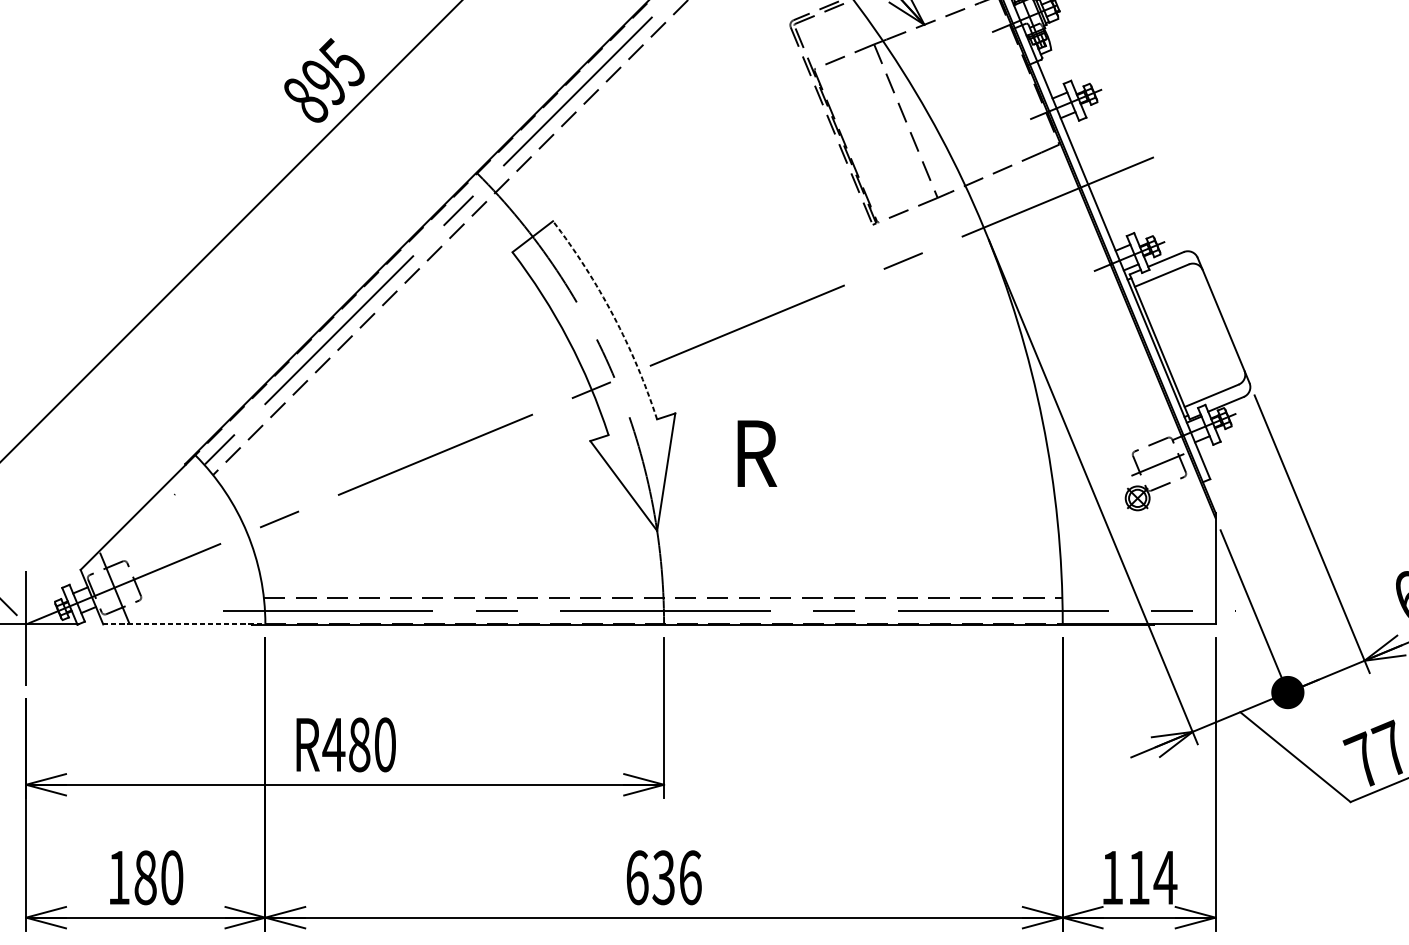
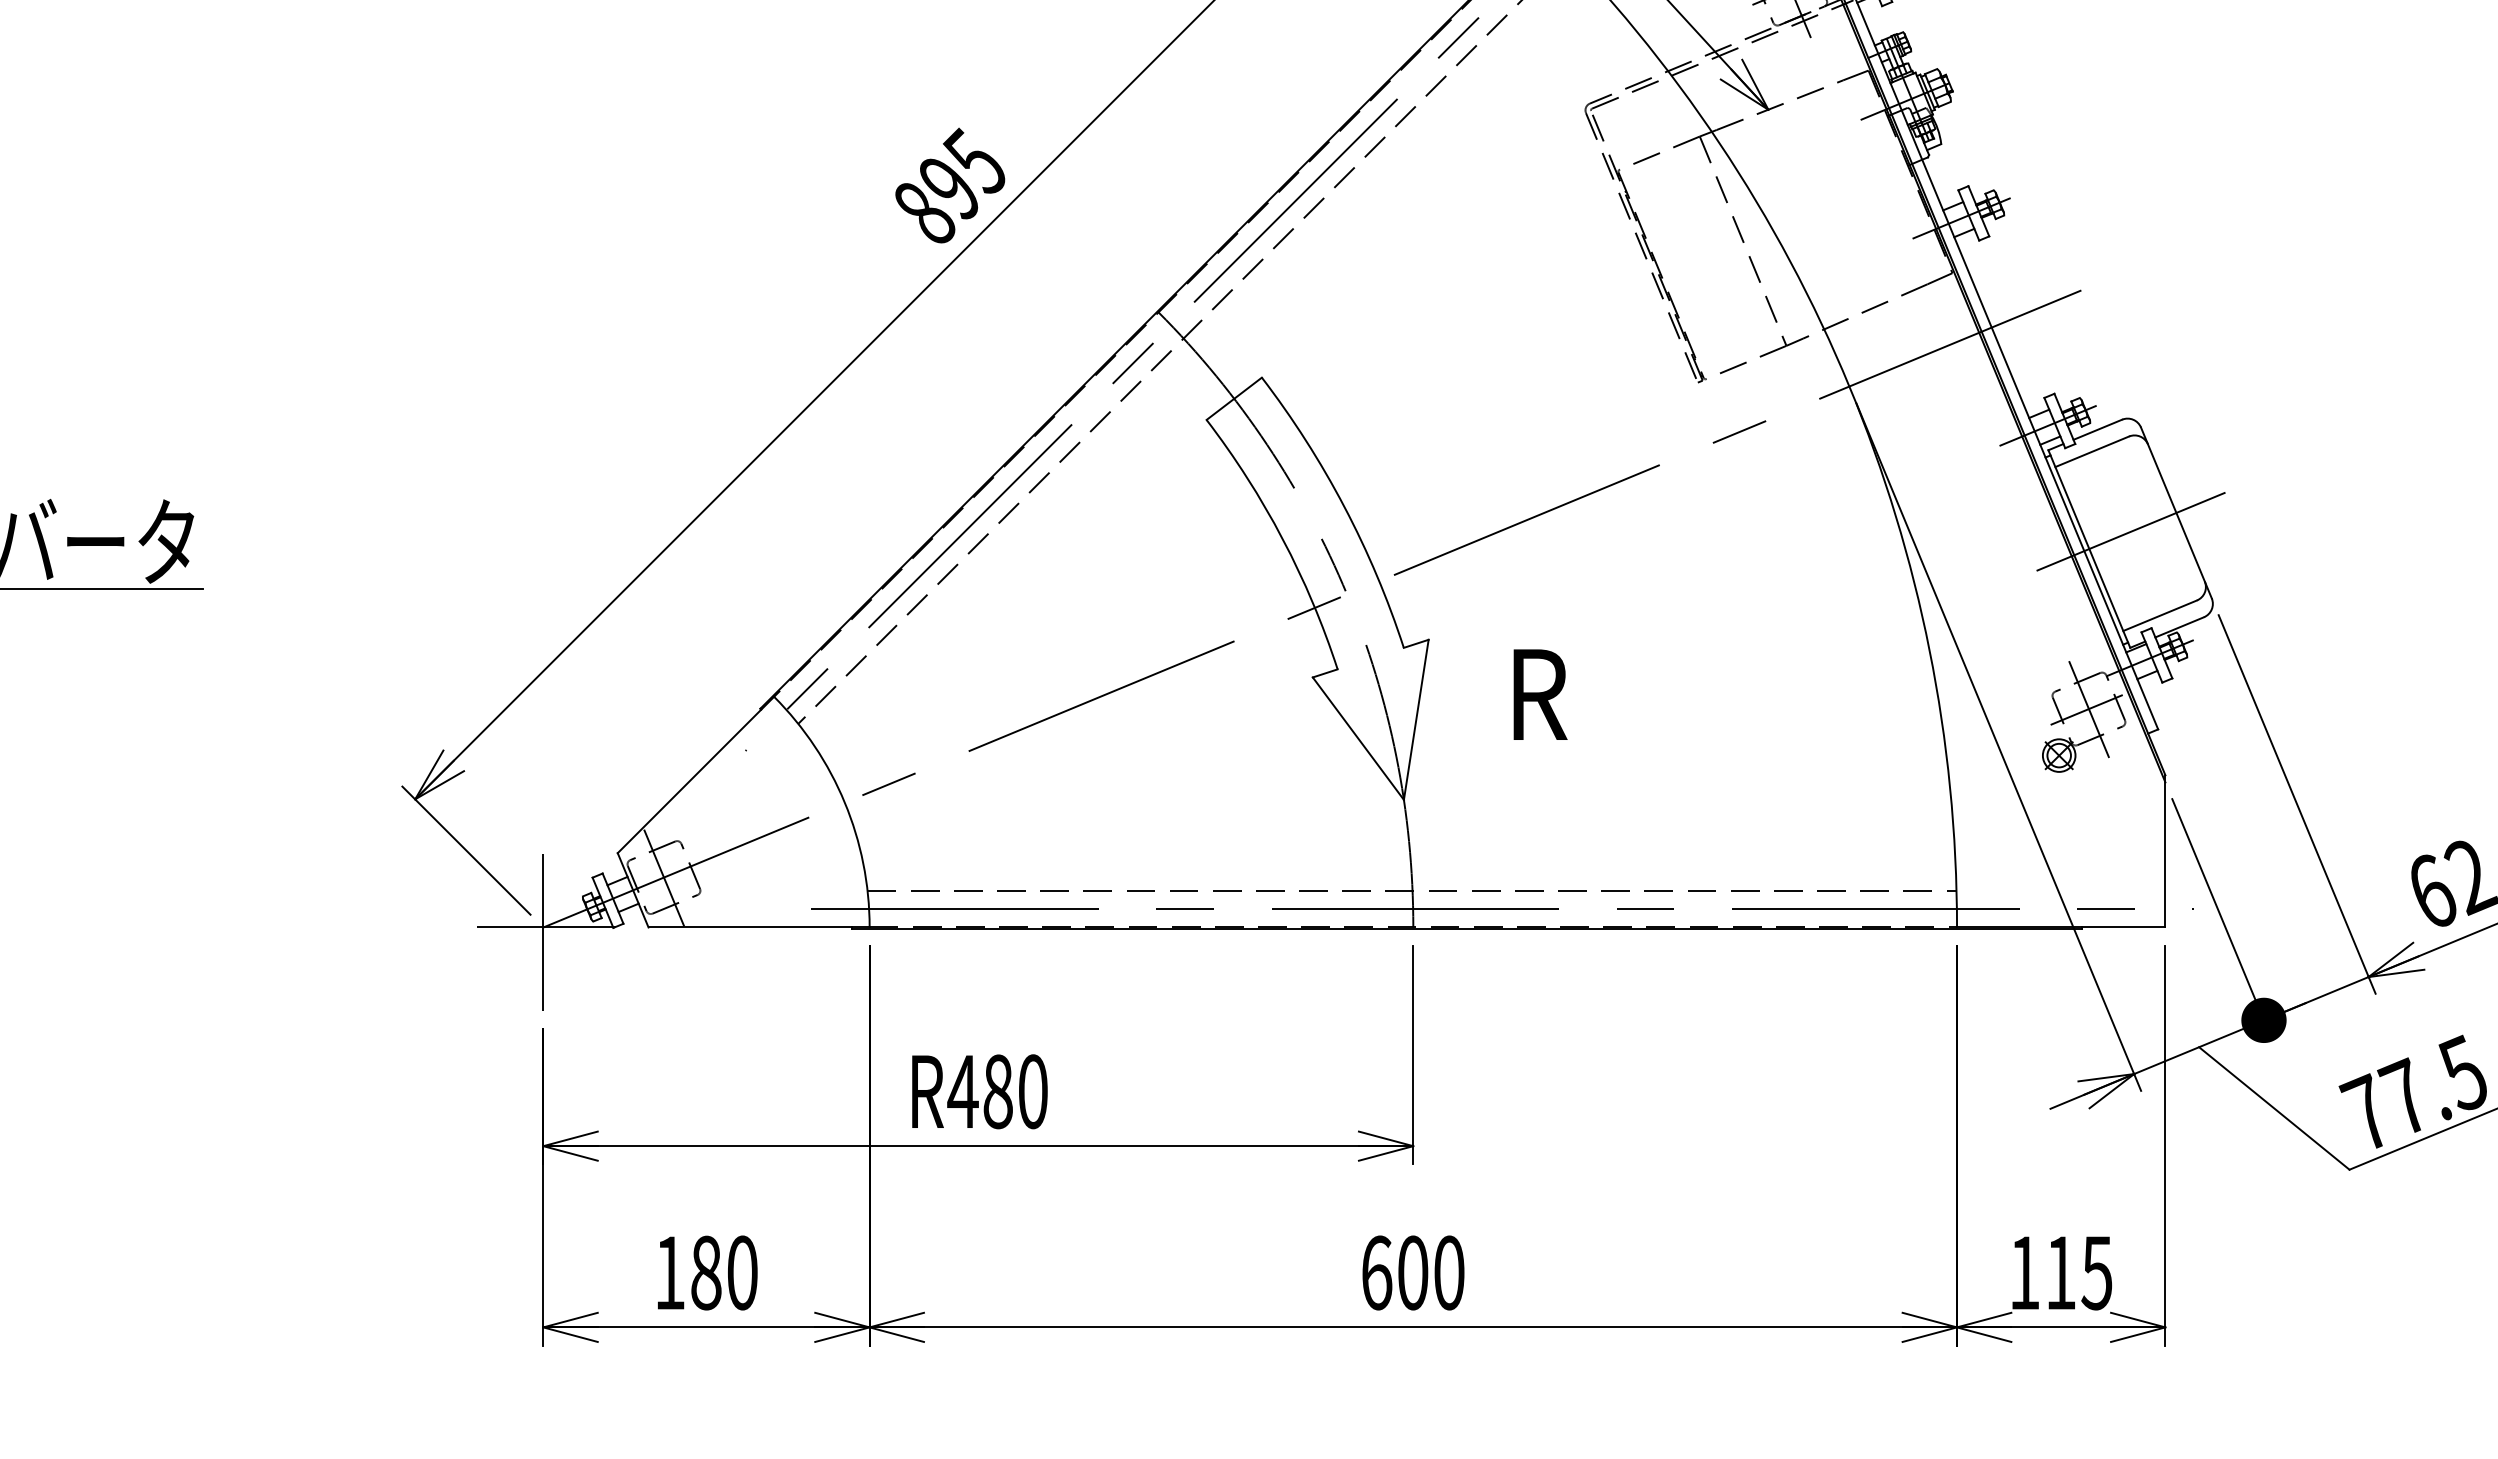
arc: (613, 315) -> (1344, 506), dashed -> solid
line: (1189, 334) -> (2130, 531), added
line: (1159, 464) -> (2089, 709), added
line: (184, 624) -> (759, 927), dashed -> solid
text: (676, 877) -> (1430, 1272), 636 -> 600
text: (1165, 878) -> (2096, 1273), 114 -> 115

